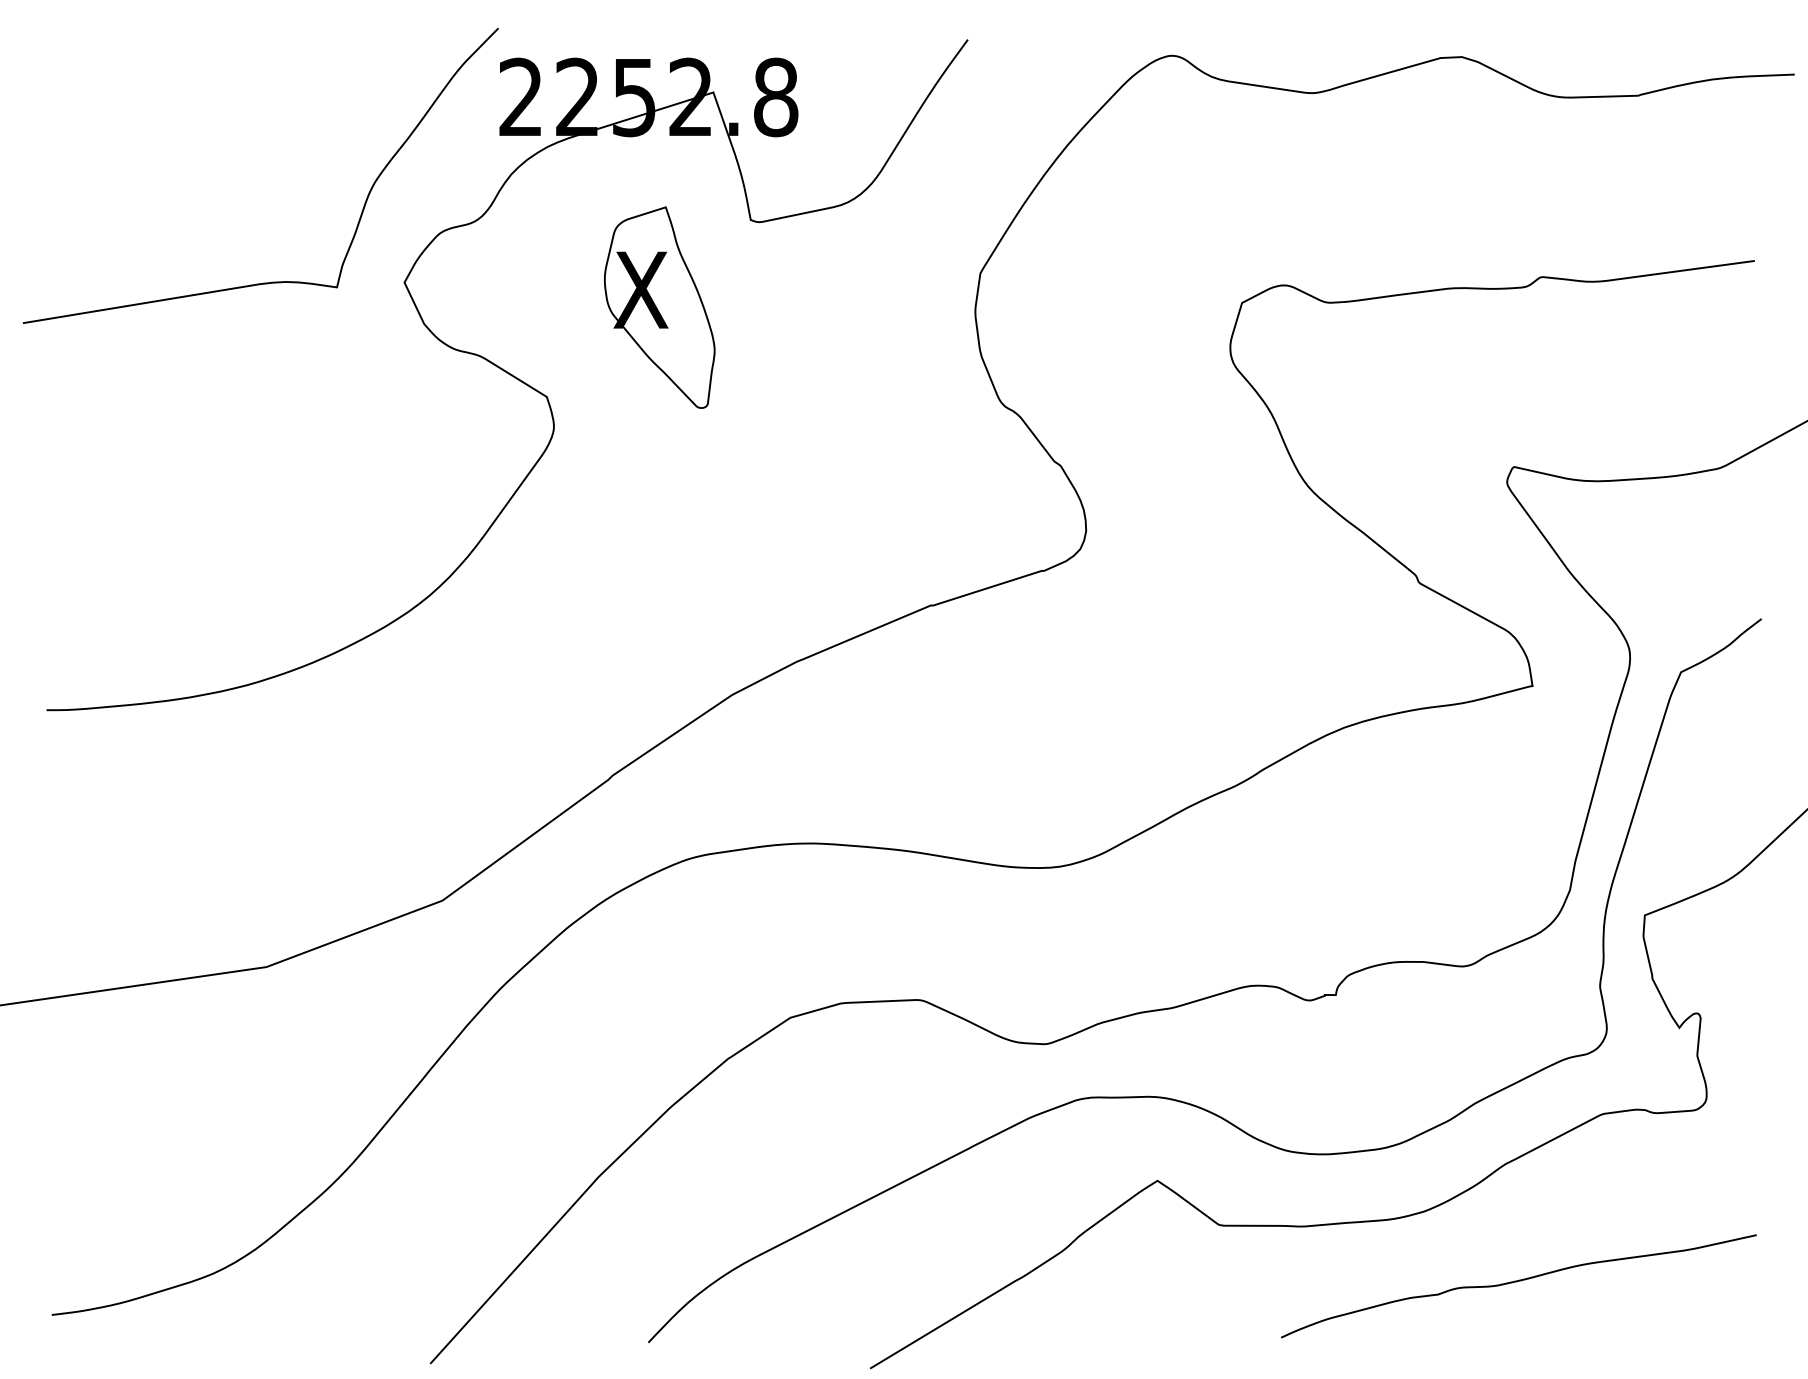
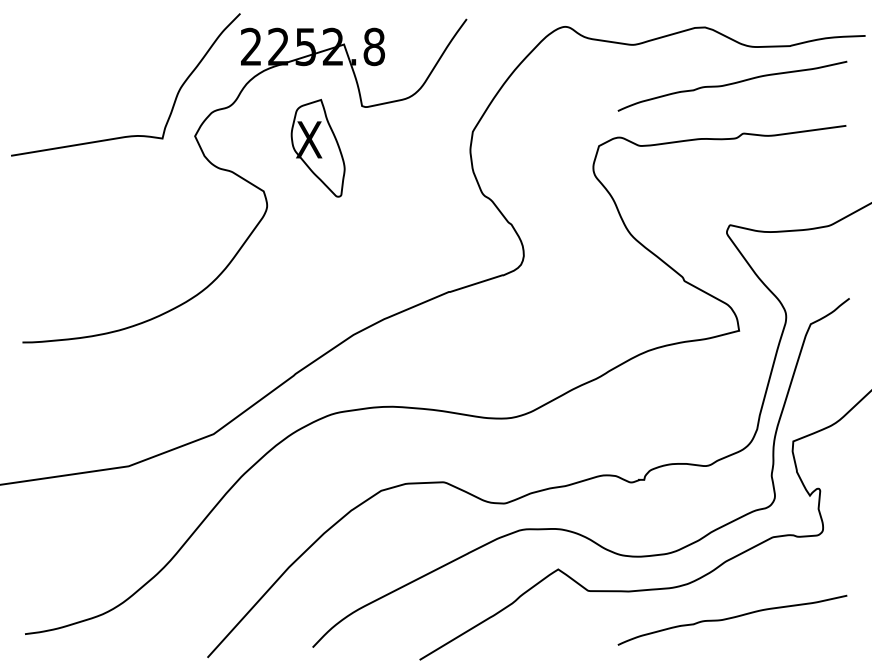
curve: (1518, 175) -> (732, 84), added

